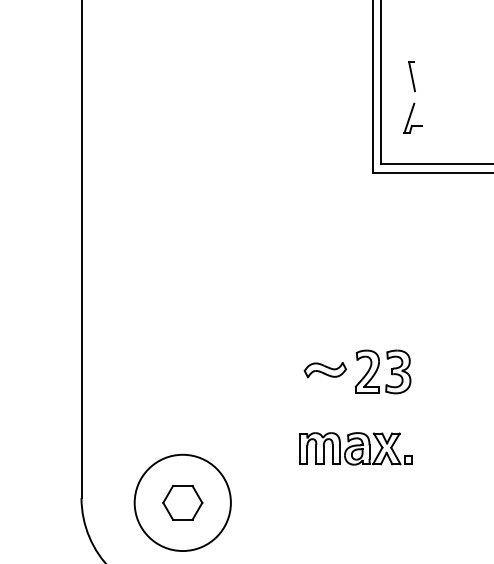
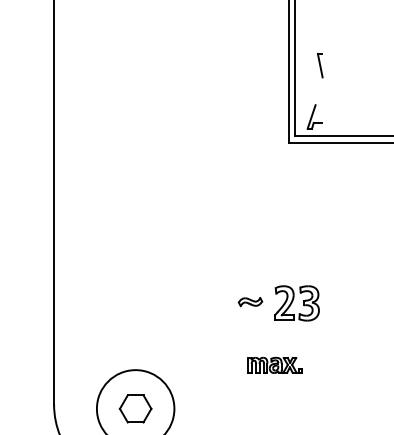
part: (412, 117) -> (314, 116), moved
part: (325, 370) -> (250, 302), size x0.7
part: (355, 448) -> (274, 365), size x0.6

